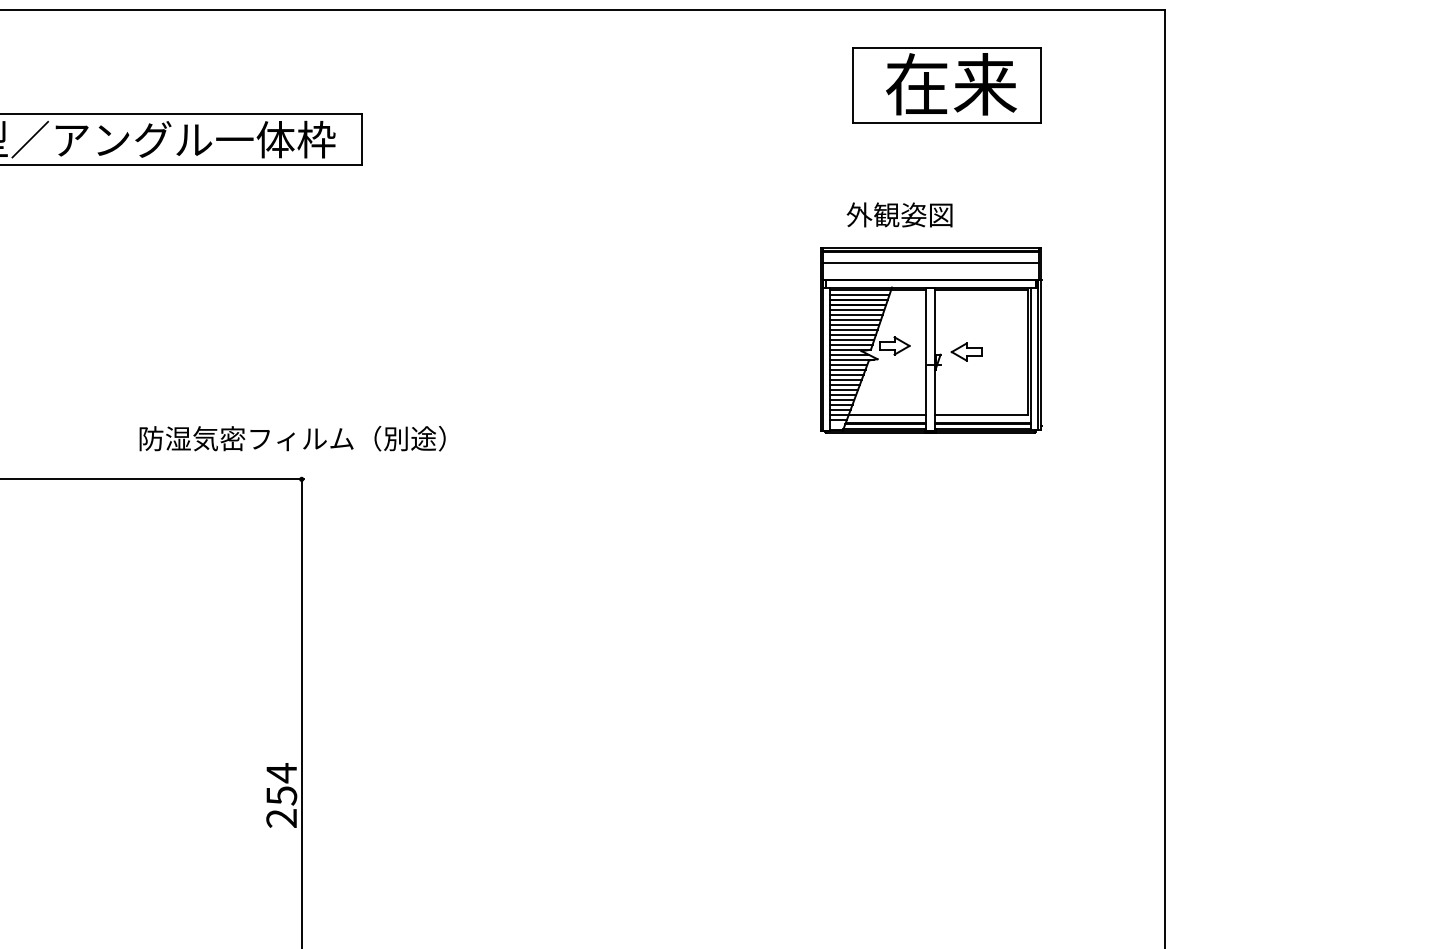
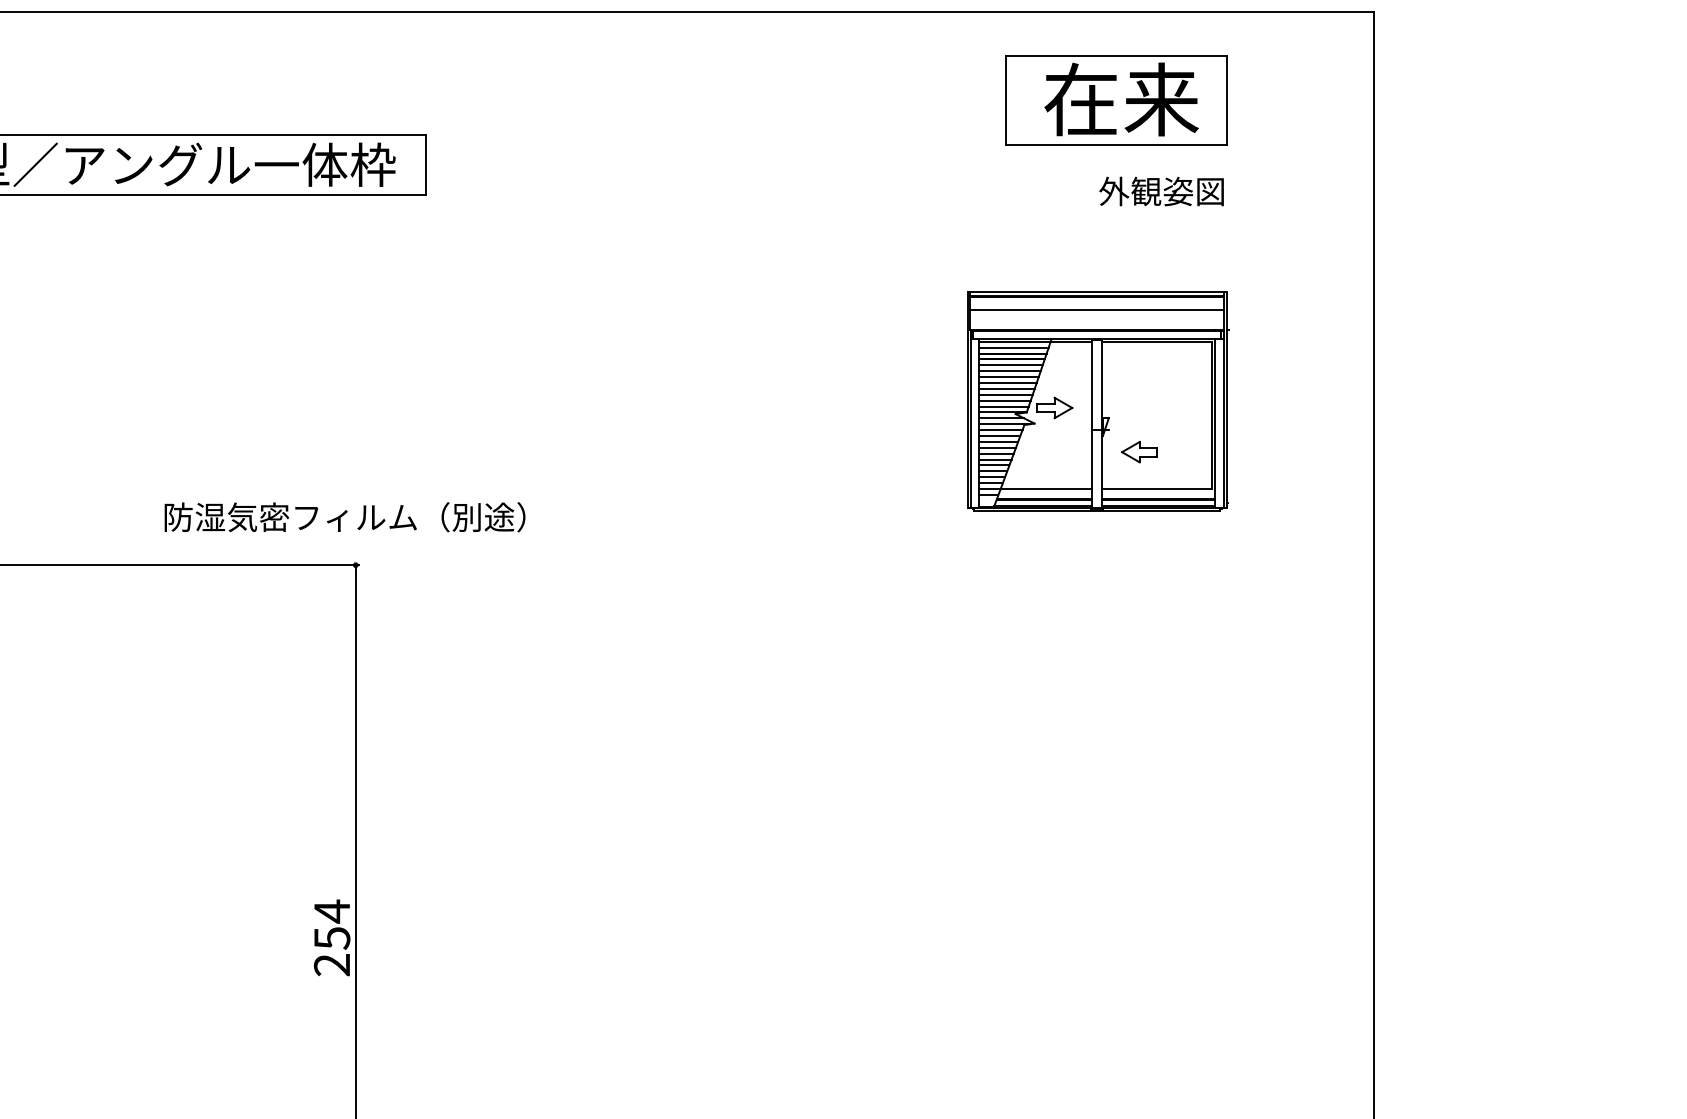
text: (899, 214) -> (1161, 191), moved
part: (966, 352) -> (1139, 452), moved

